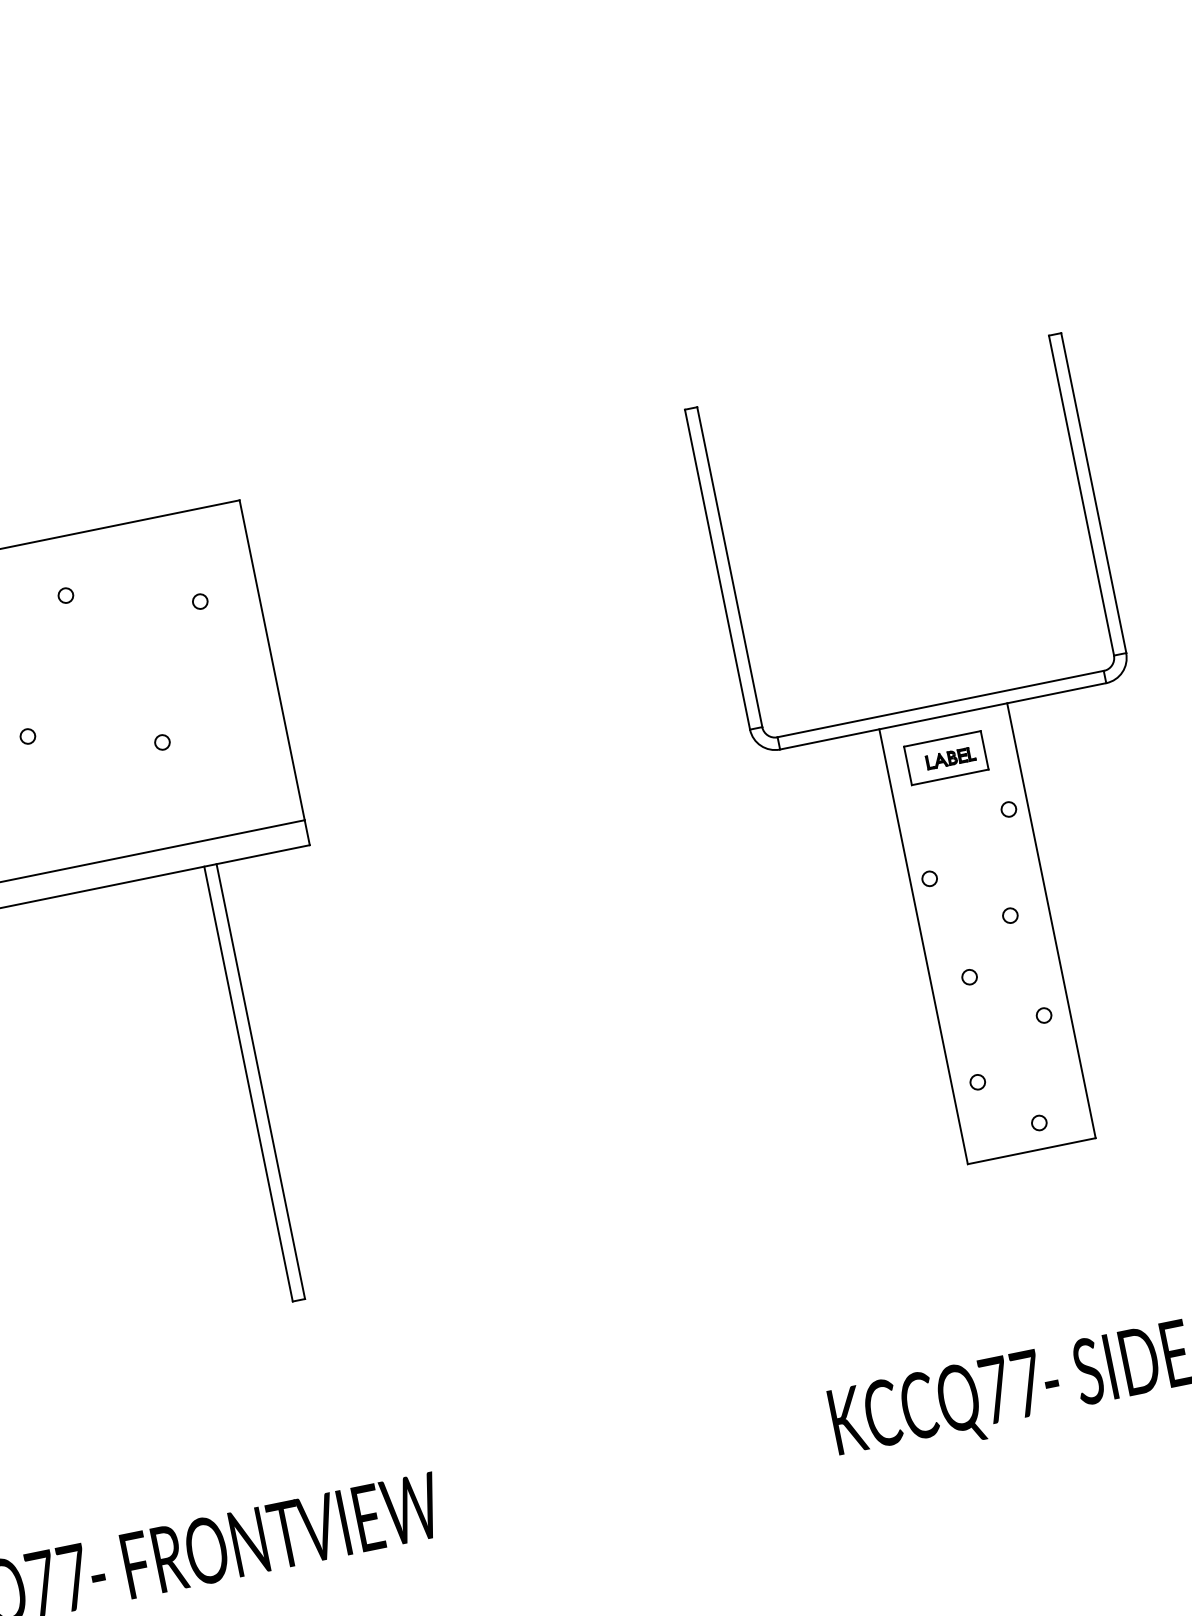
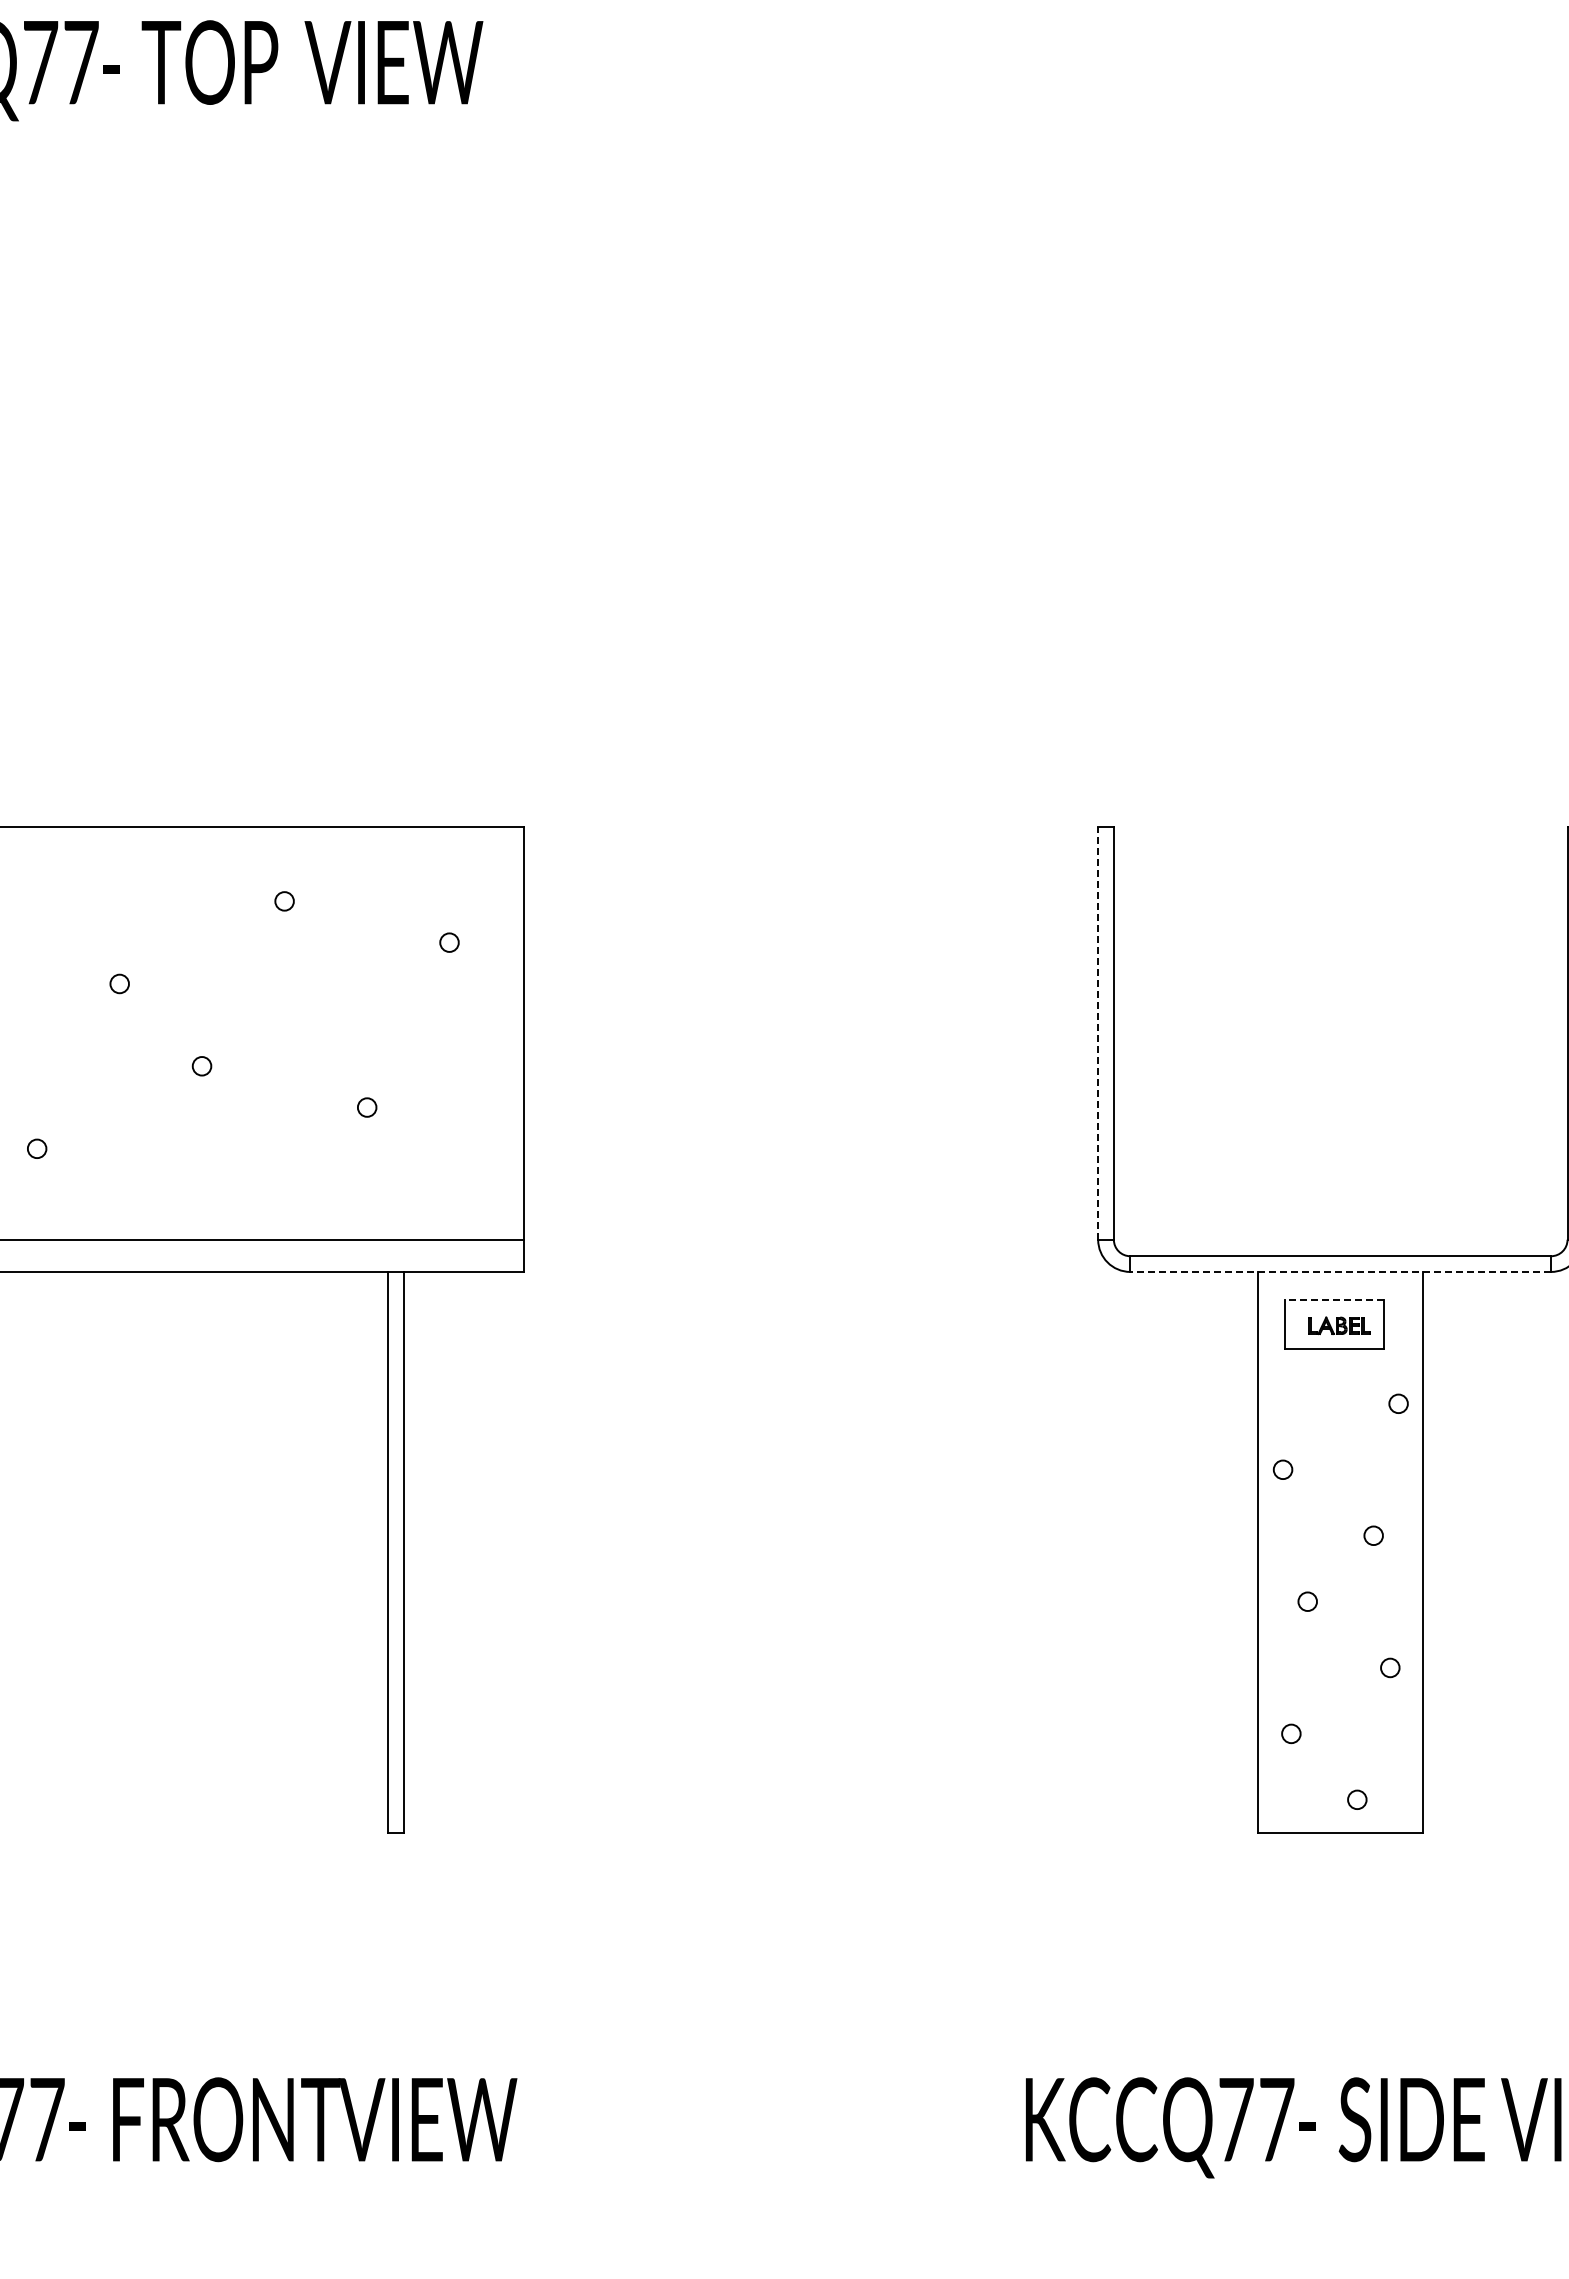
line: (717, 568) -> (1098, 1032), solid -> dashed
line: (942, 716) -> (1340, 1271), solid -> dashed
line: (941, 738) -> (1333, 1299), solid -> dashed

